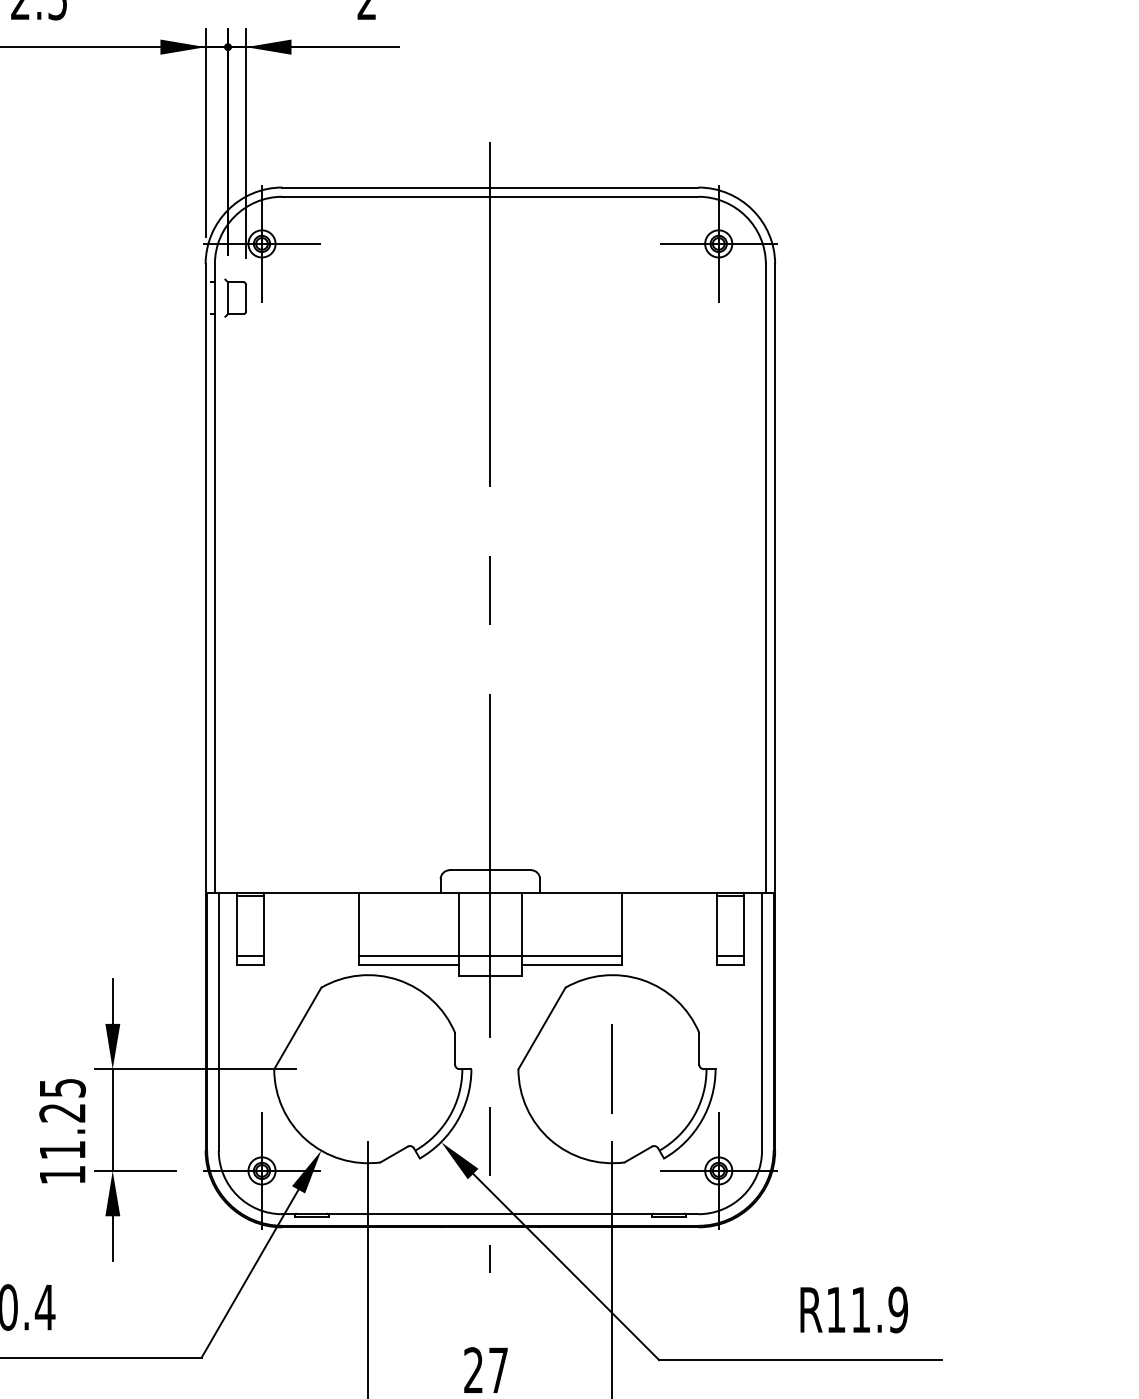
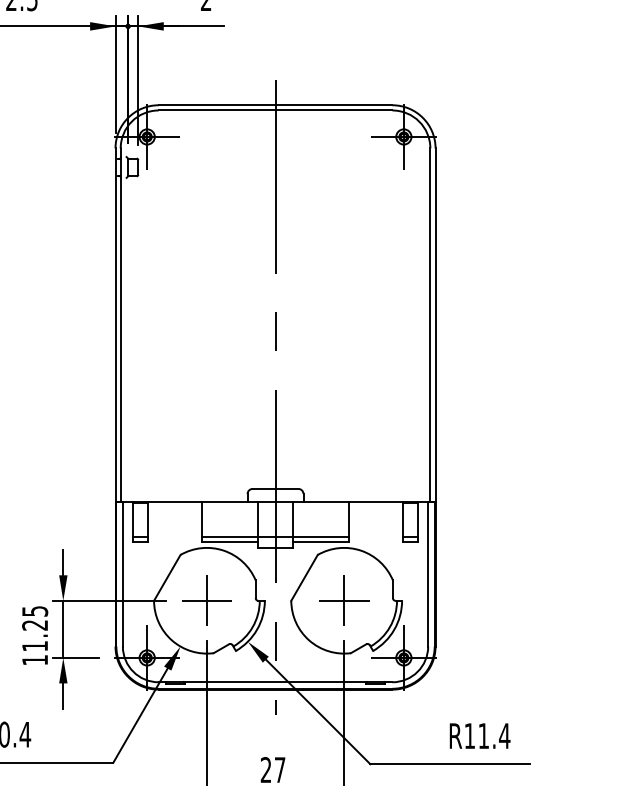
part: (367, 1068) -> (206, 600), added
line: (611, 1068) -> (343, 600), added
text: (897, 1310) -> (504, 736), R11.9 -> R11.4

